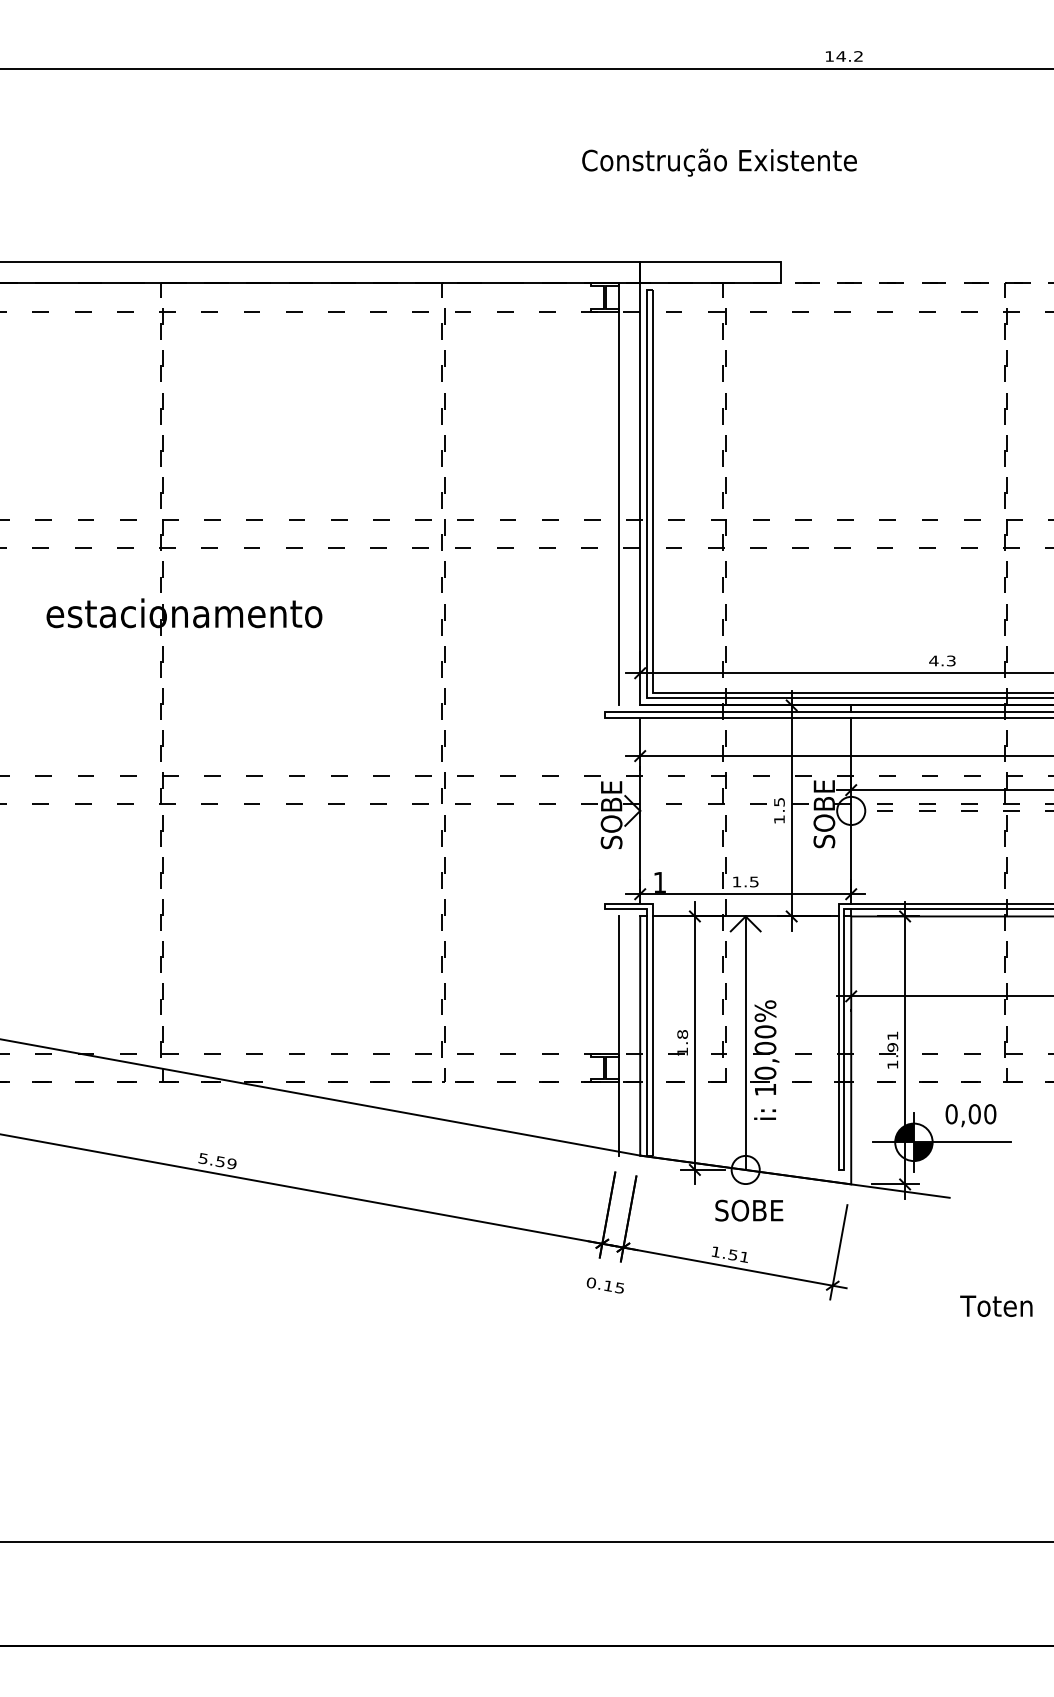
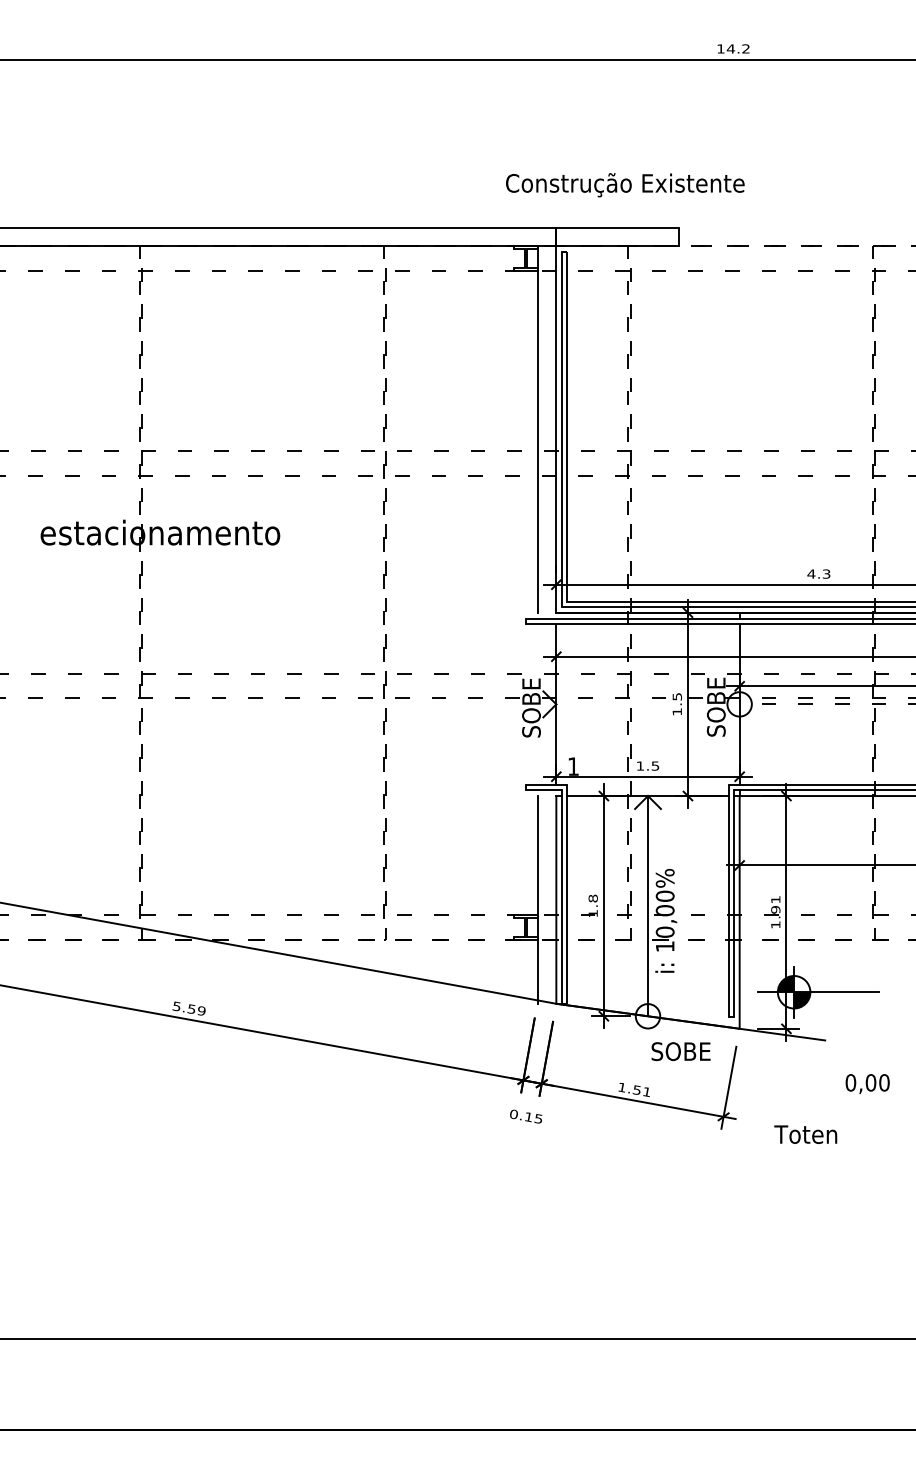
text: (719, 163) -> (625, 185), moved
text: (970, 1114) -> (867, 1083), moved
text: (748, 1210) -> (680, 1051), moved
text: (996, 1306) -> (805, 1134), moved

